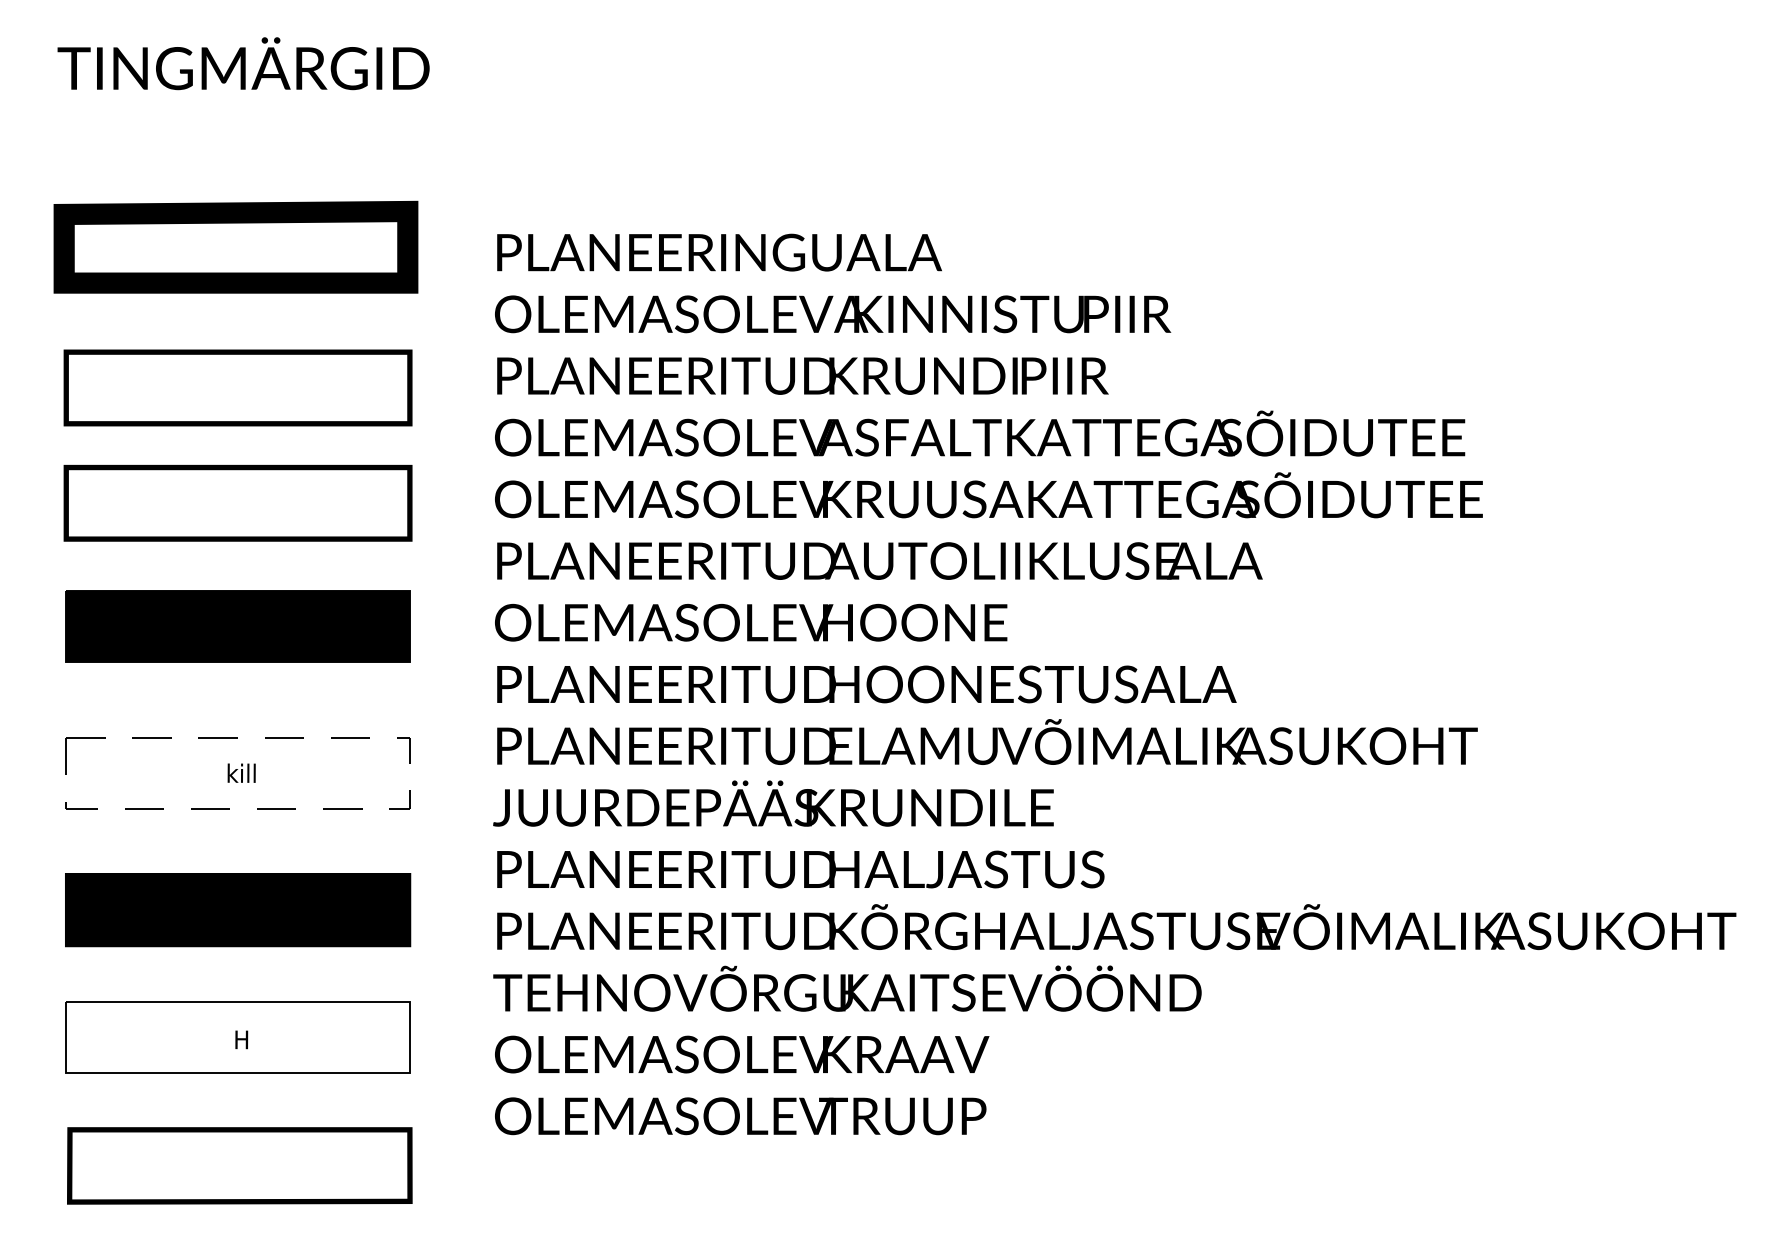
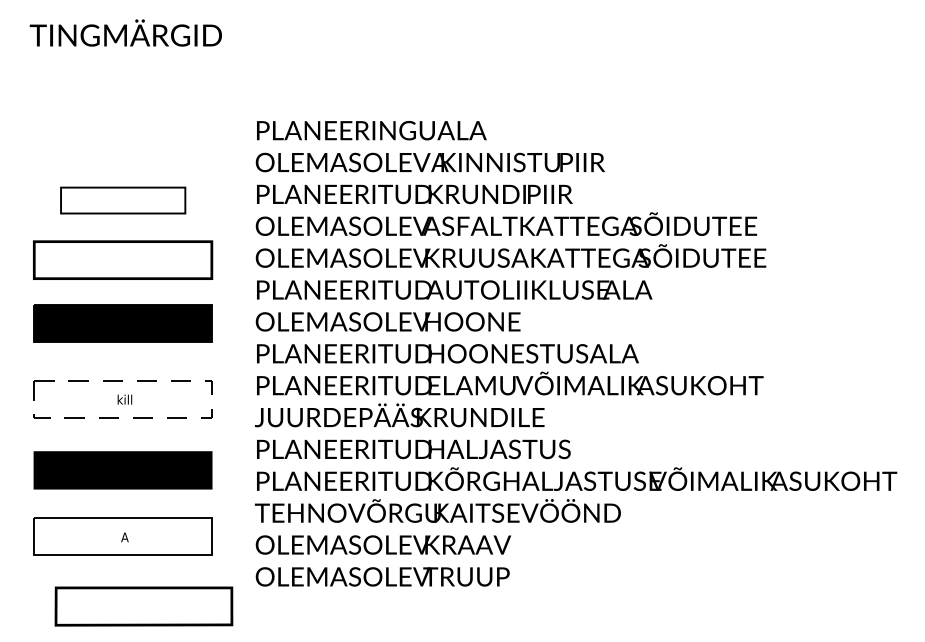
part: (235, 246) -> (121, 127), removed
part: (238, 387) -> (123, 200), size x0.7
text: (240, 1039) -> (124, 537), H -> A
part: (238, 1165) -> (143, 606), moved

